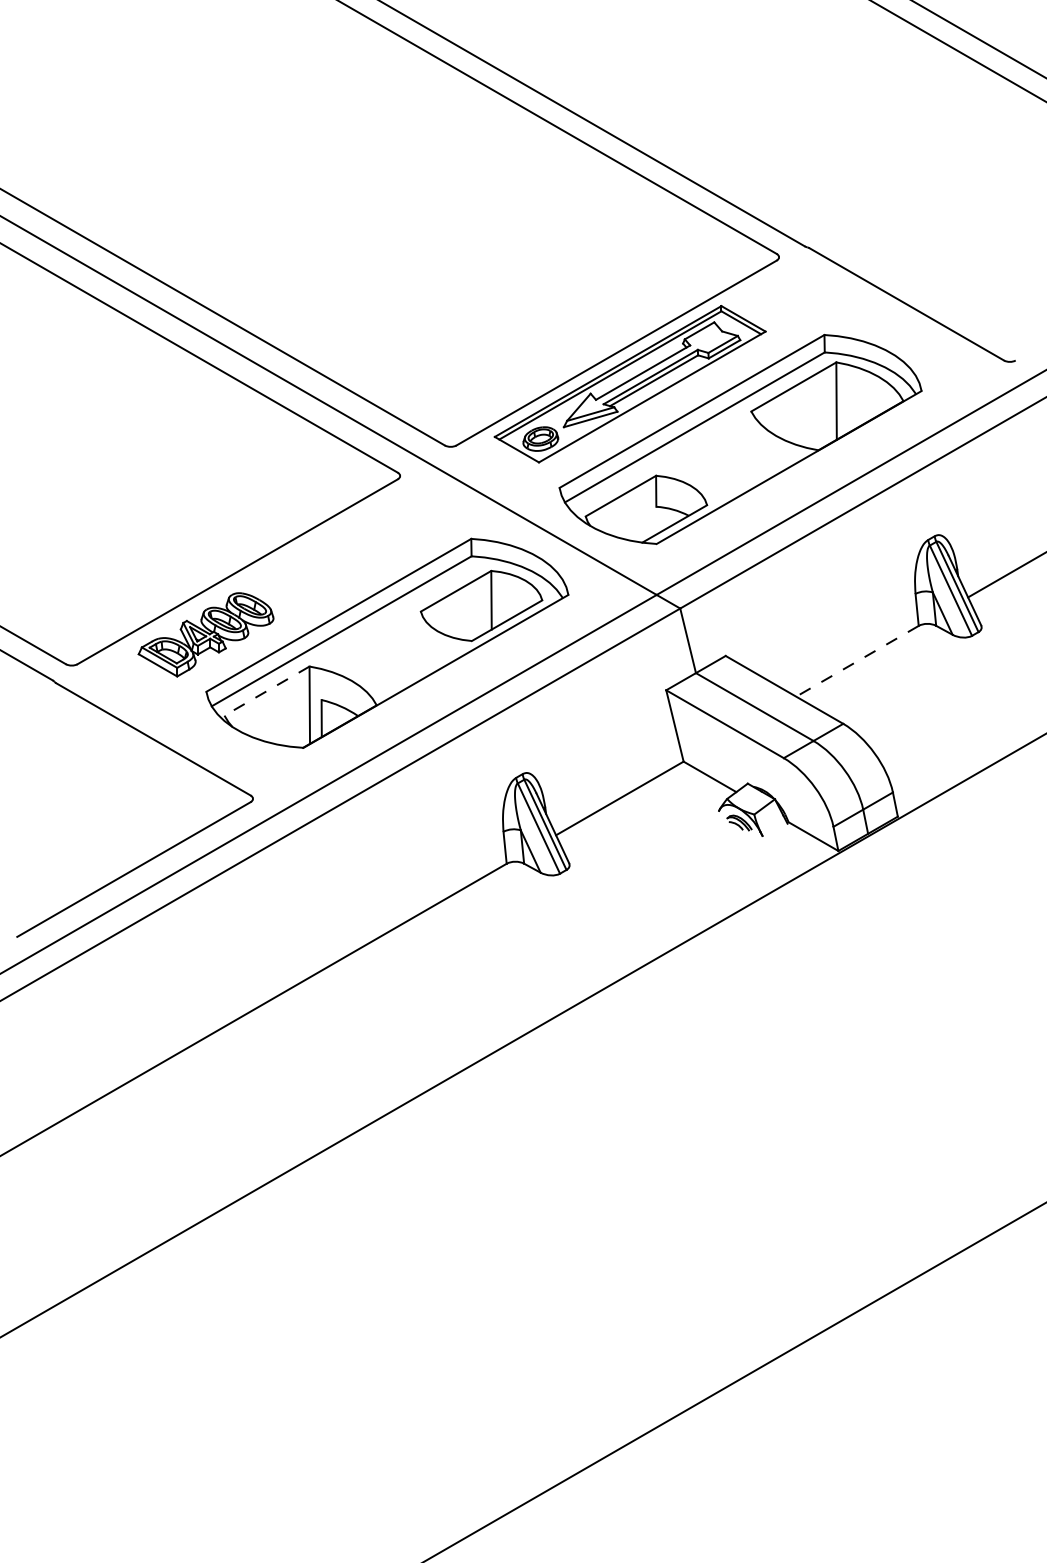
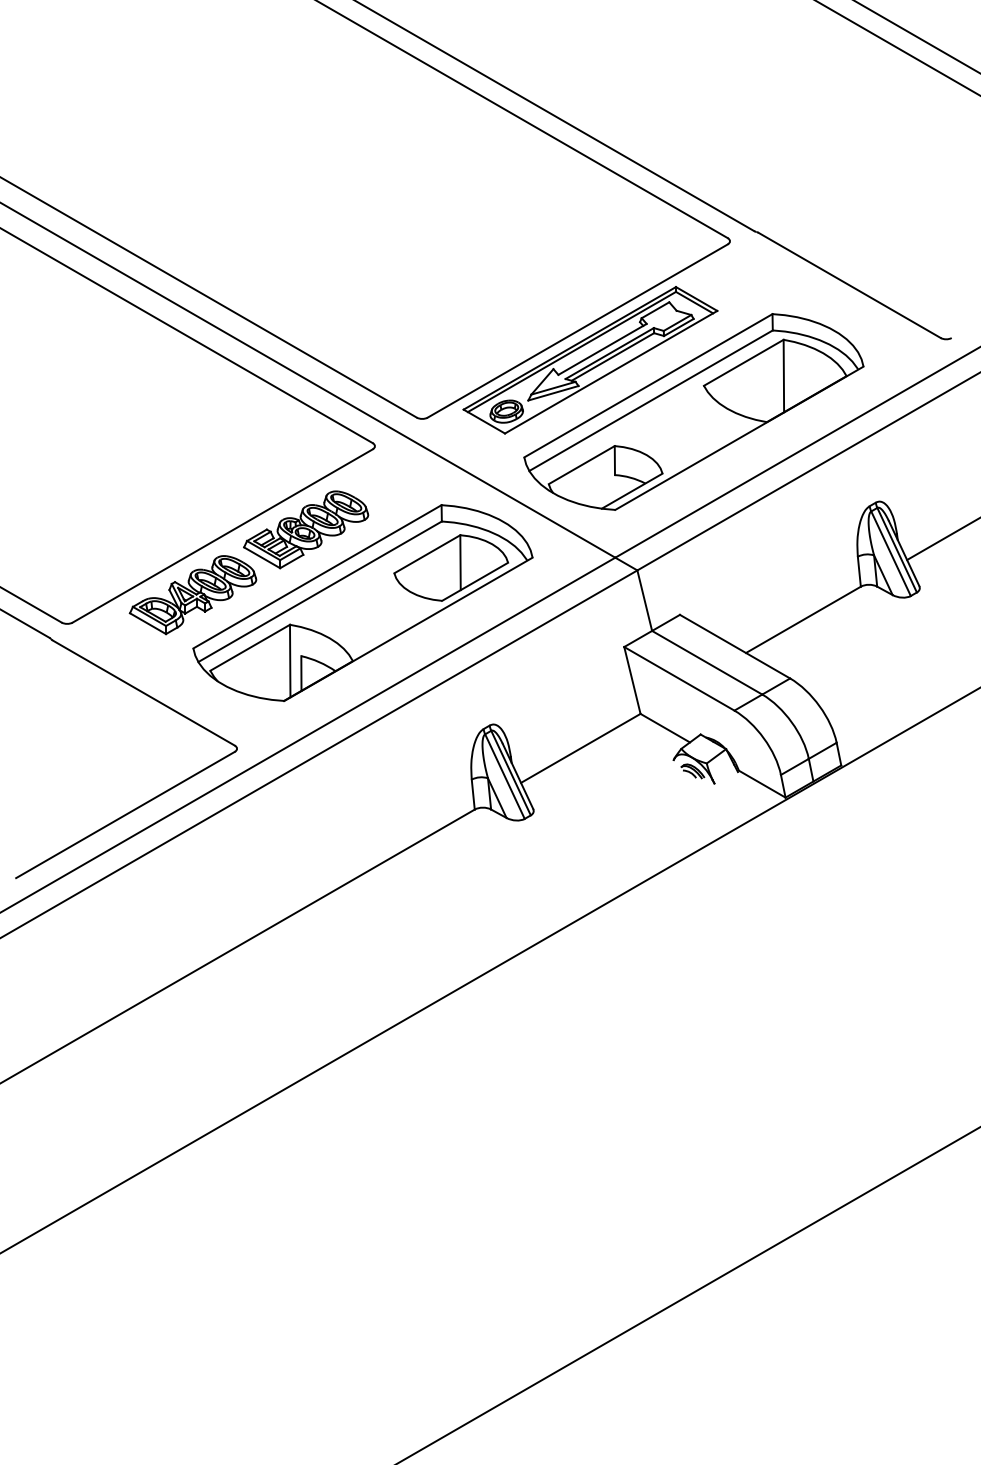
part: (327, 564) -> (306, 529), added
line: (857, 661) -> (803, 620), dashed -> solid
line: (266, 691) -> (249, 648), dashed -> solid

